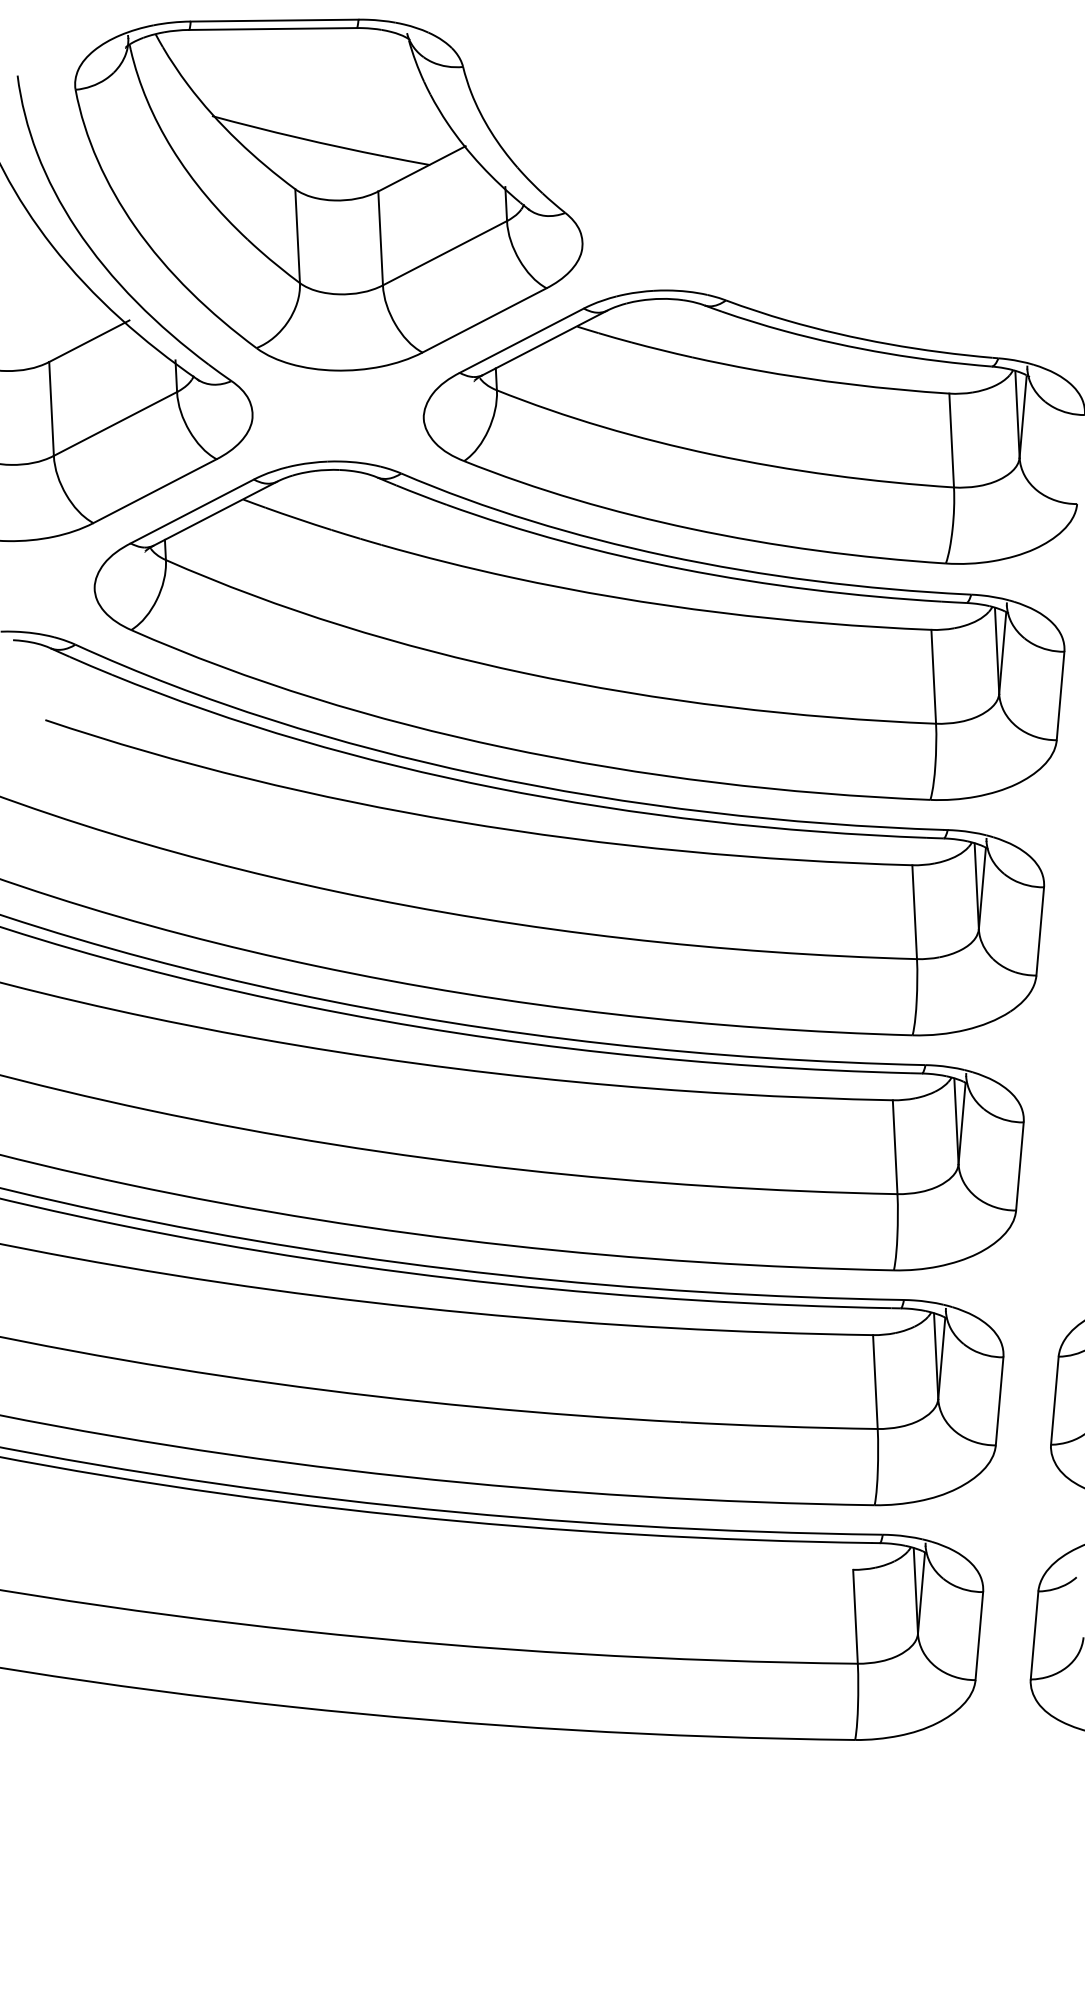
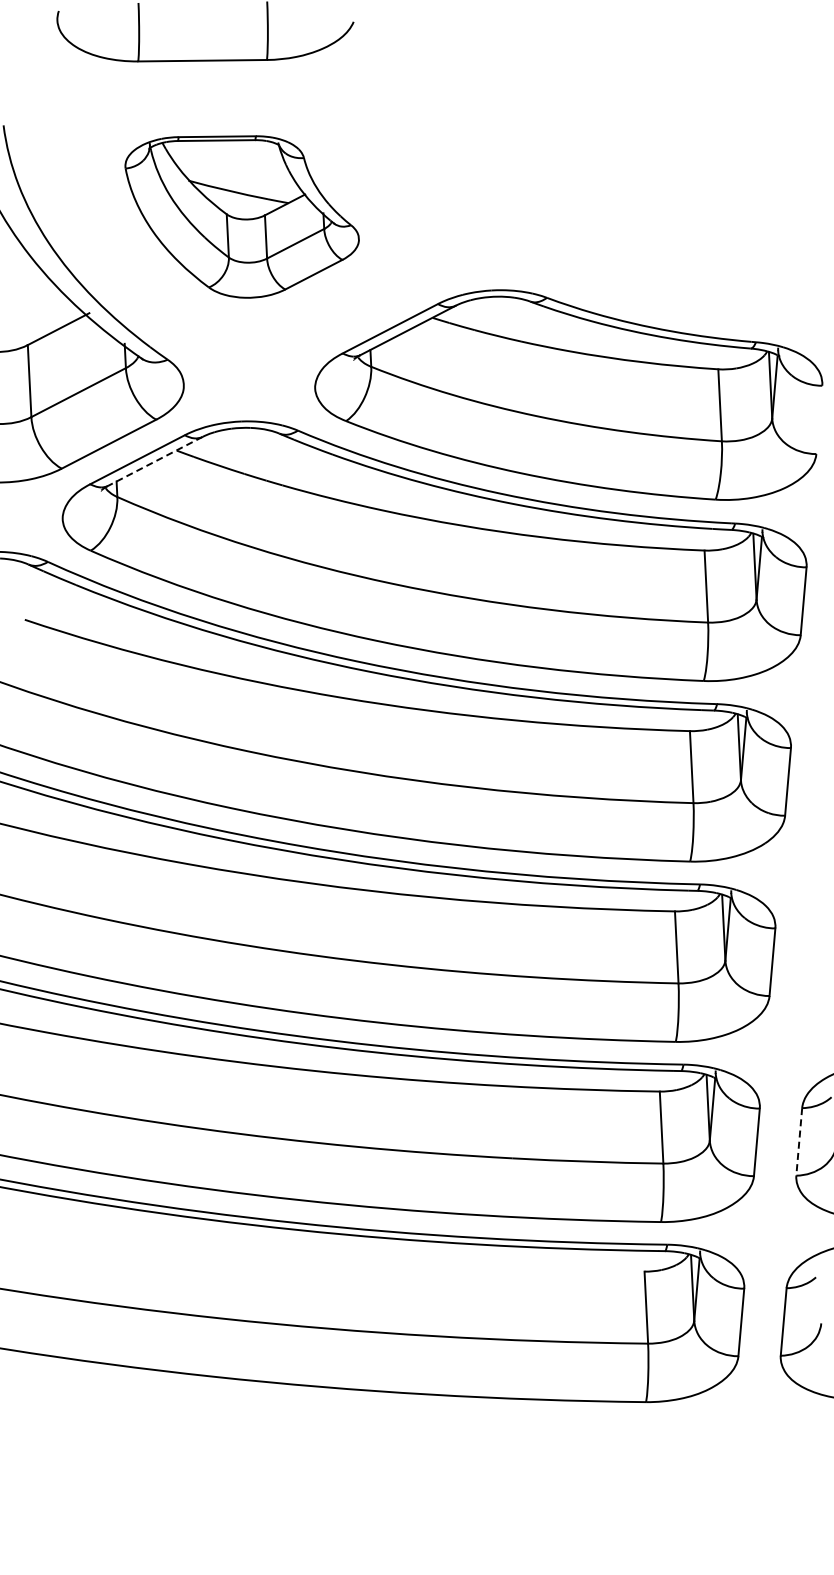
part: (327, 194) -> (241, 216), size x0.6
line: (214, 513) -> (154, 461), solid -> dashed
line: (1055, 1400) -> (799, 1141), solid -> dashed

